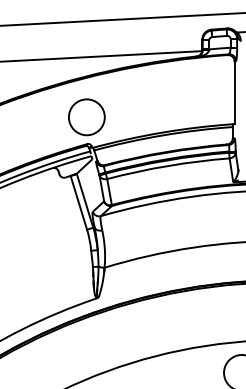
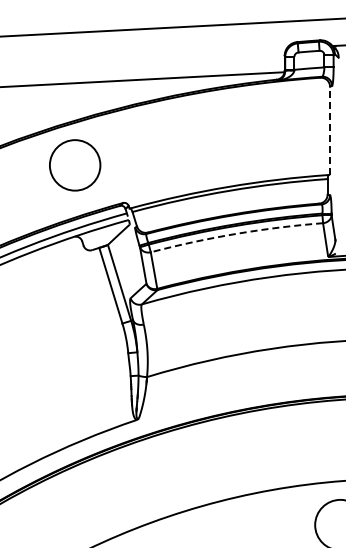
line: (234, 92) -> (330, 130), solid -> dashed
circle: (87, 117) -> (75, 165), moved
arc: (168, 165) -> (236, 233), solid -> dashed

